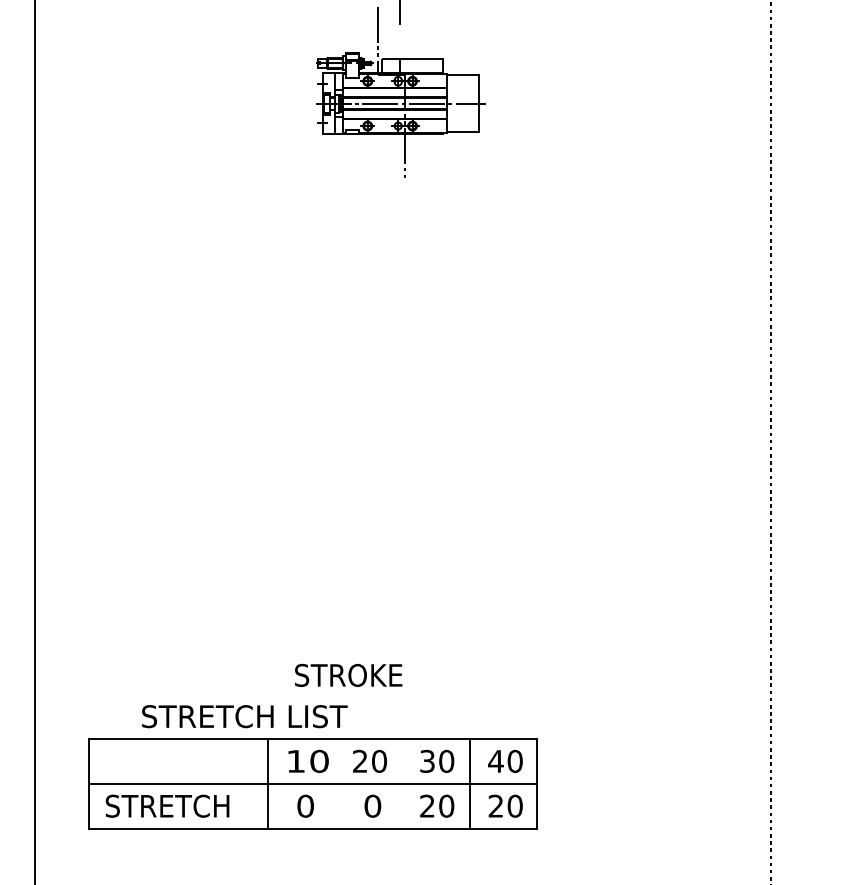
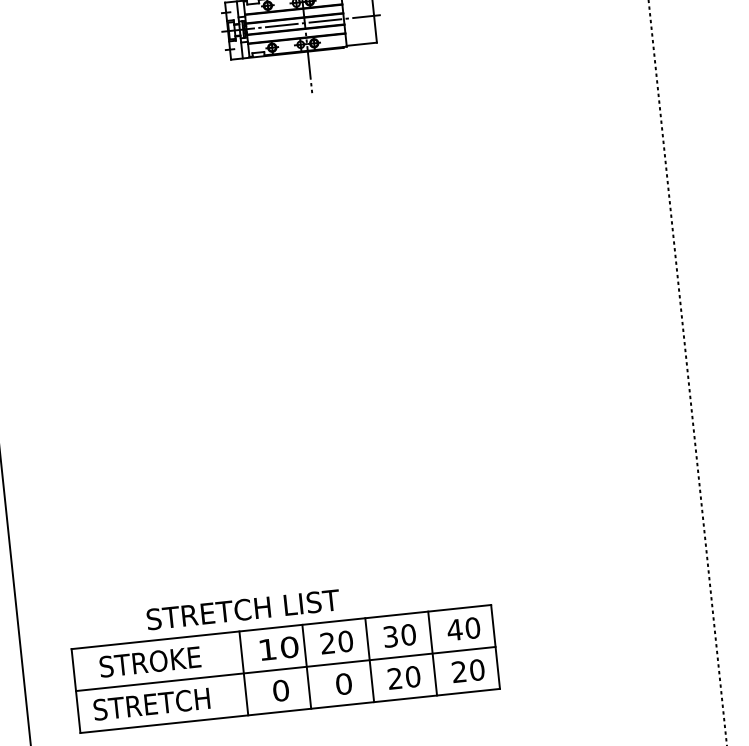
text: (348, 674) -> (149, 661), moved
text: (244, 716) -> (243, 609), moved
line: (335, 783) -> (306, 666), added
line: (402, 783) -> (369, 659), added

